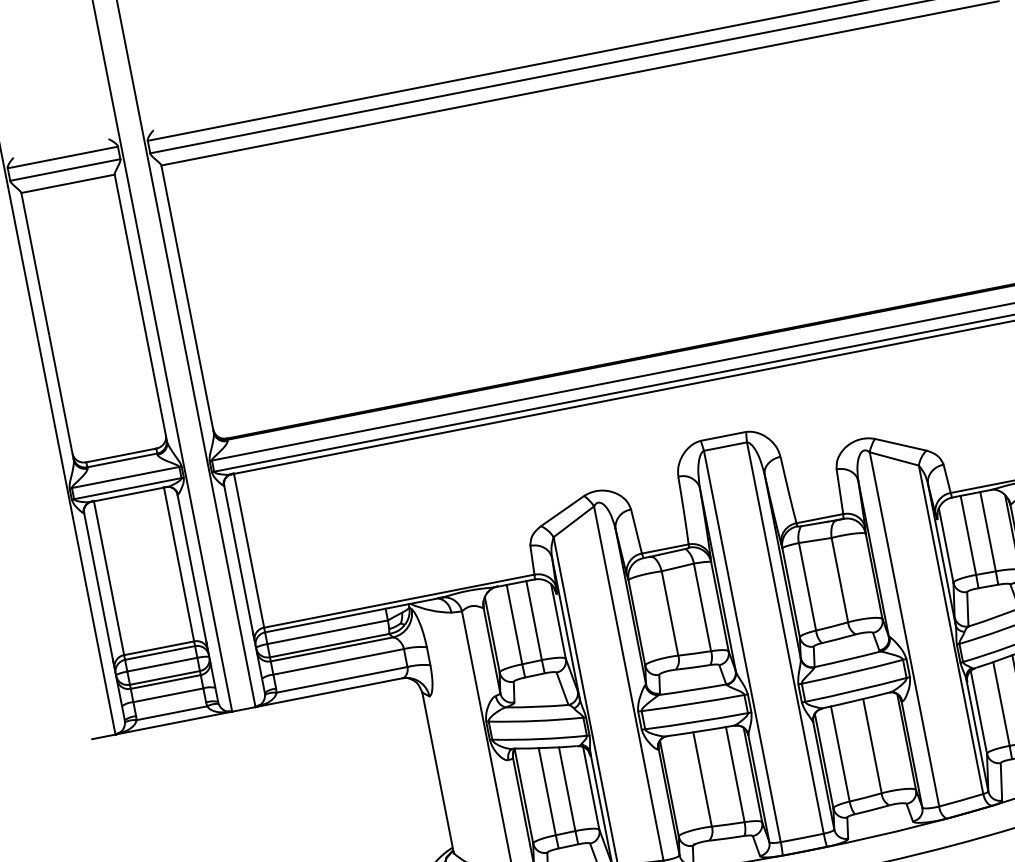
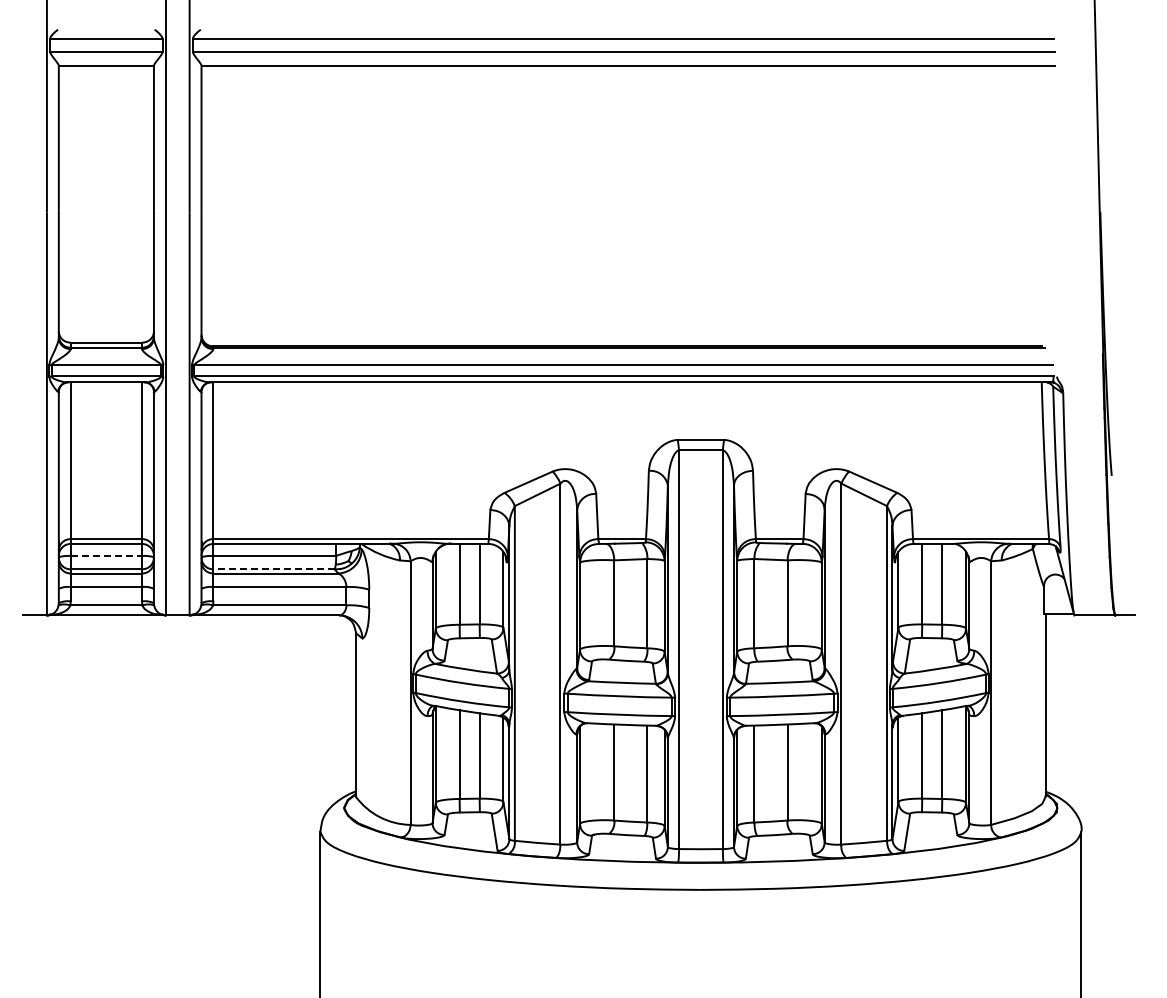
line: (329, 645) -> (274, 569), solid -> dashed
line: (162, 664) -> (106, 555), solid -> dashed

